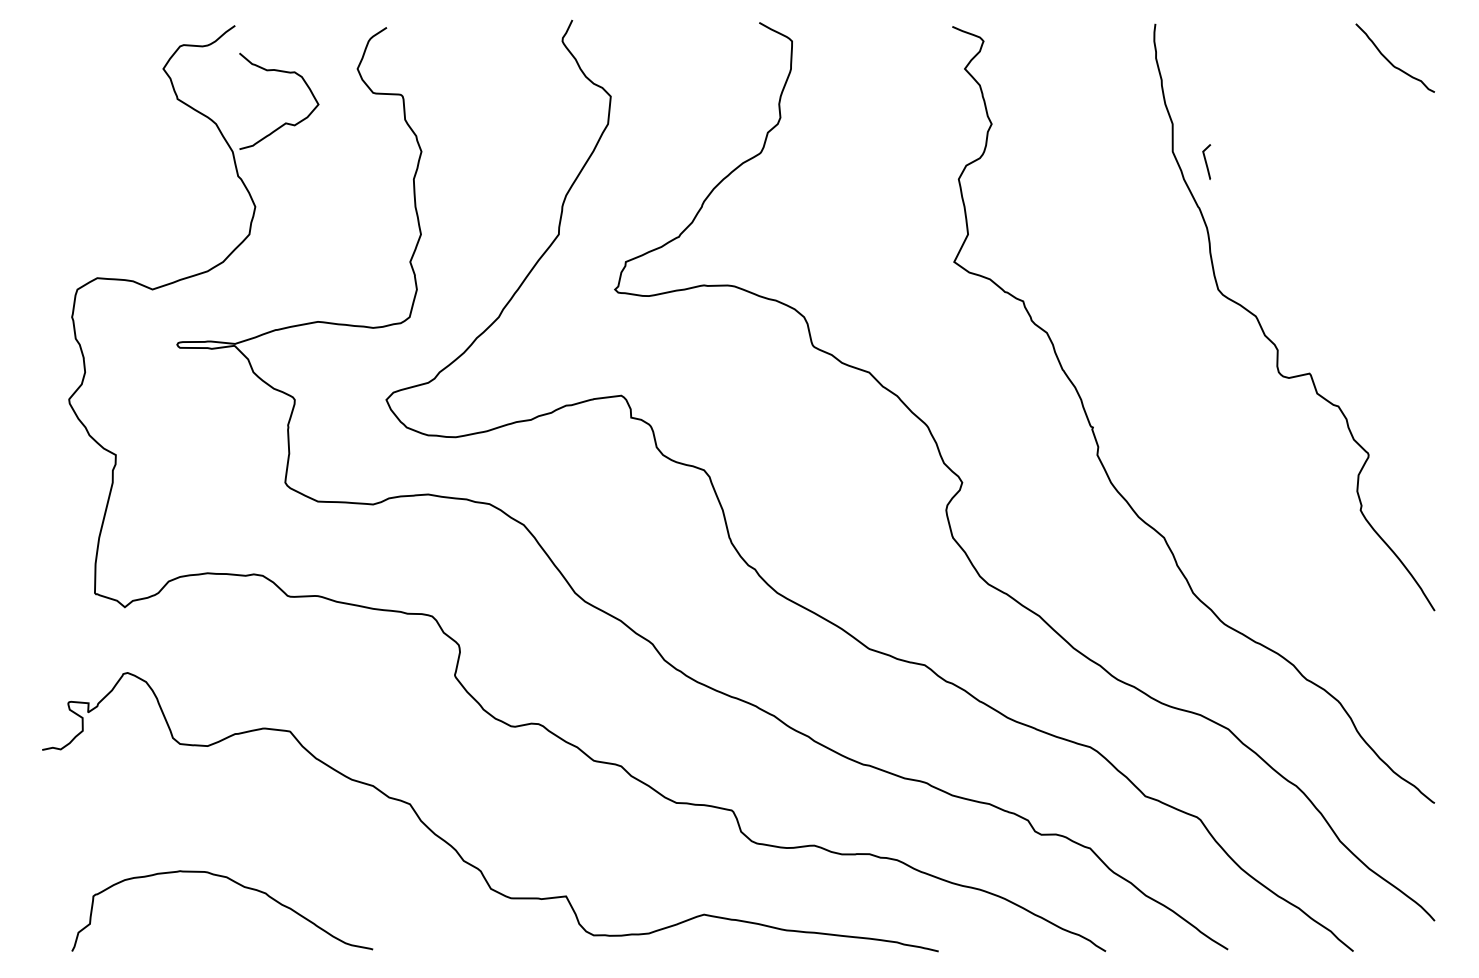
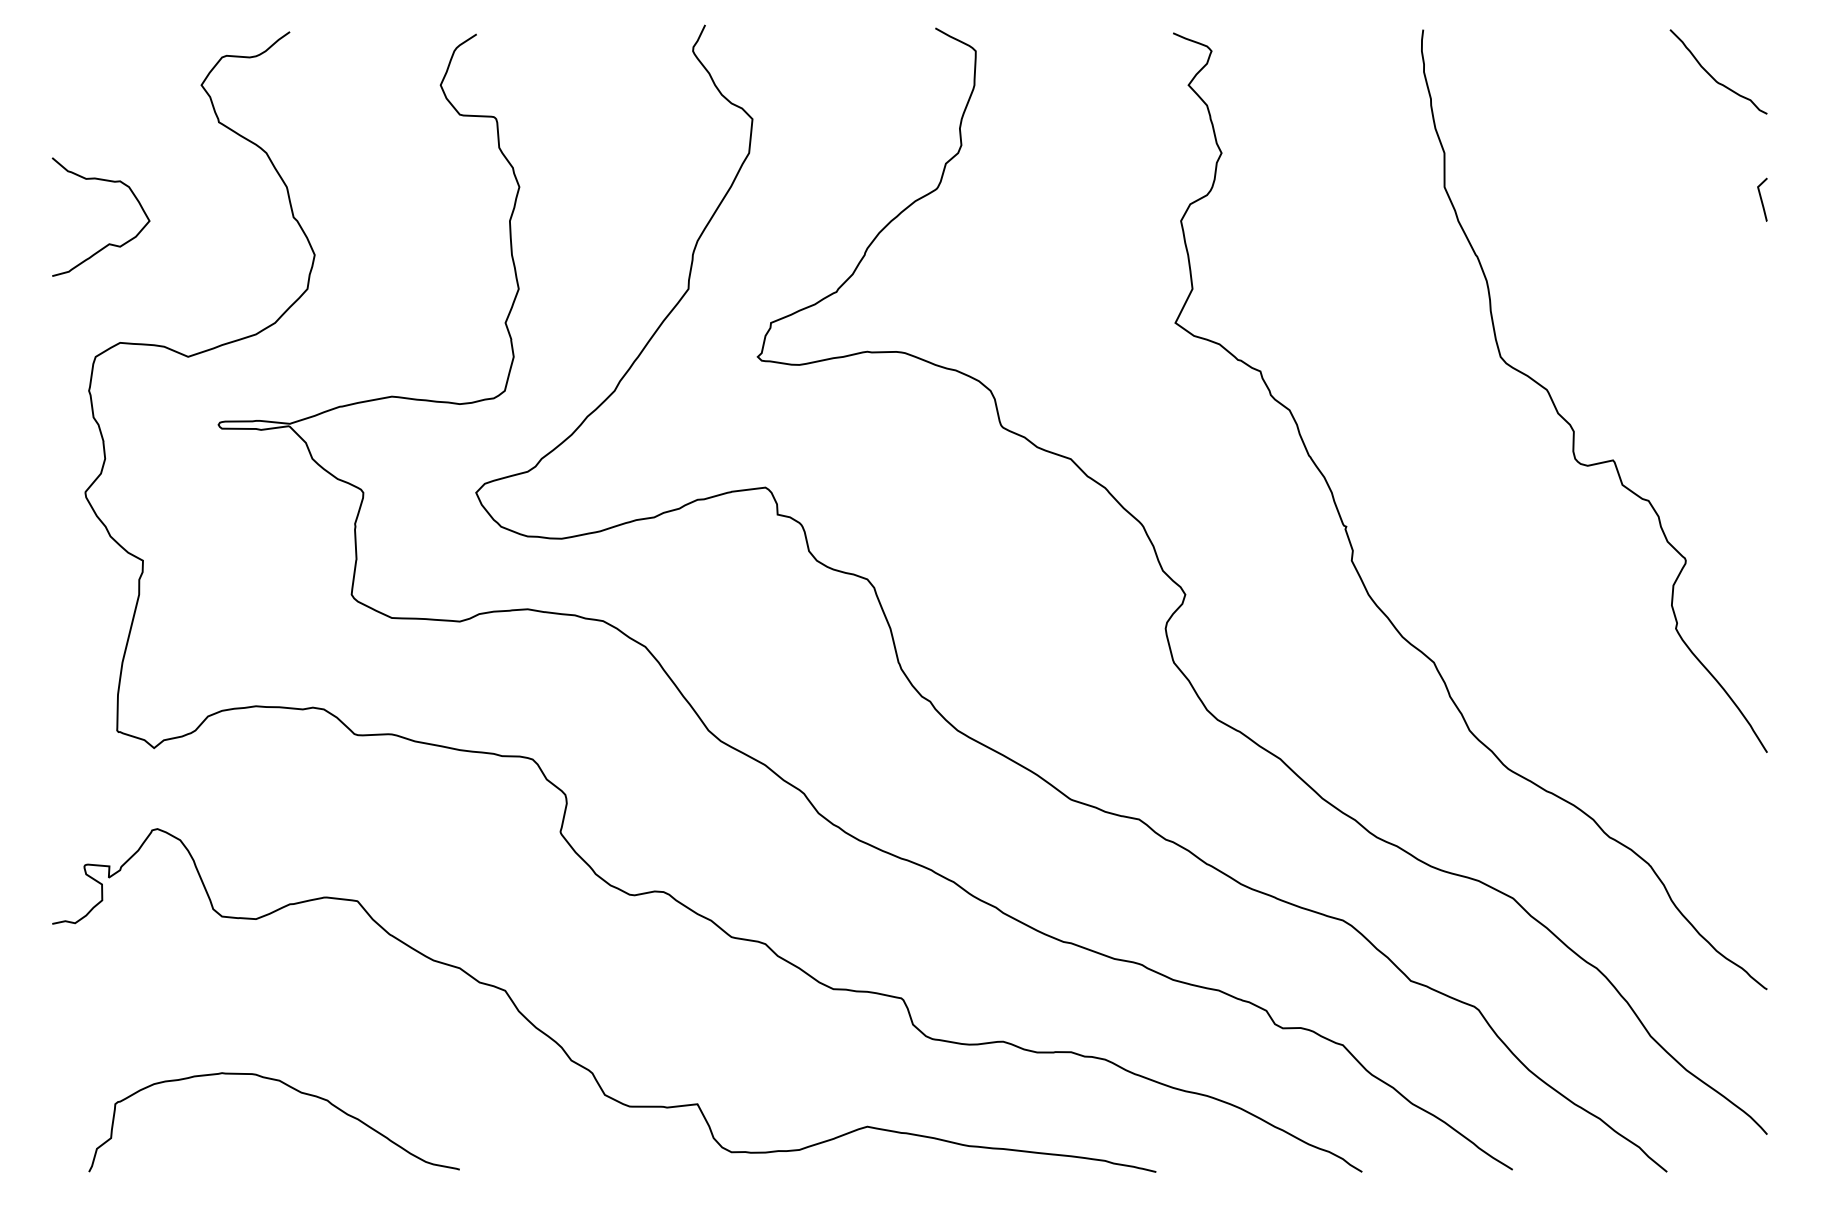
curve: (285, 122) -> (108, 243), moved
curve: (1206, 161) -> (1762, 199), moved

